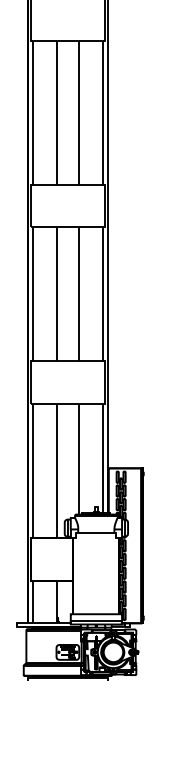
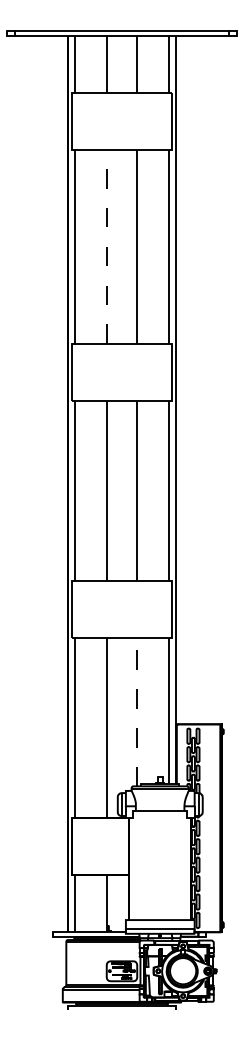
line: (56, 112) -> (106, 247), solid -> dashed
line: (79, 458) -> (137, 711), solid -> dashed

